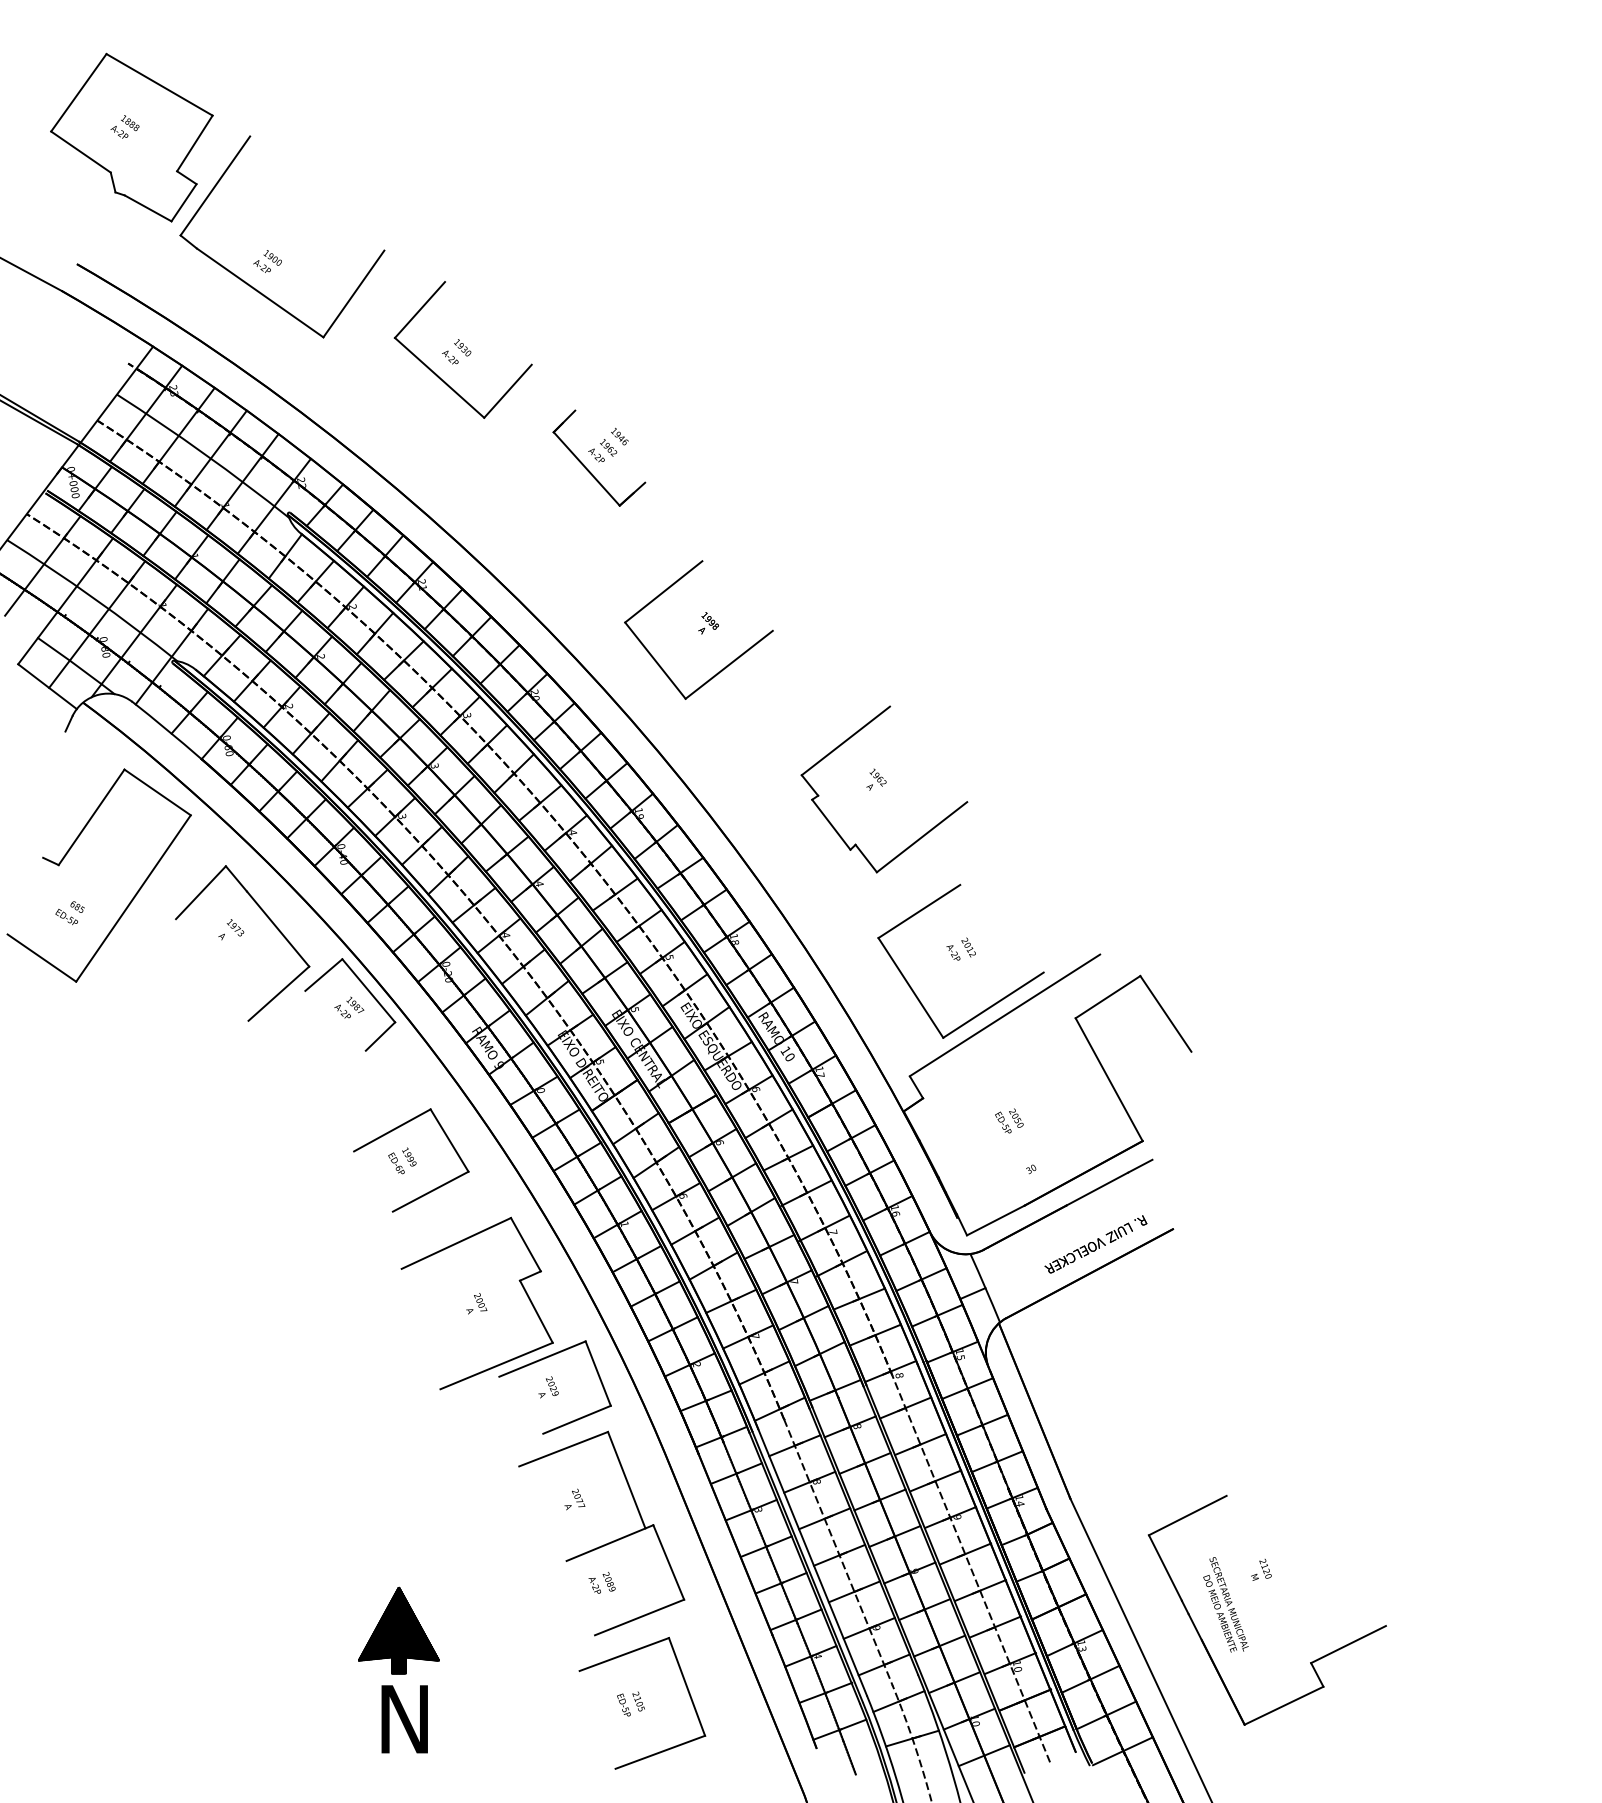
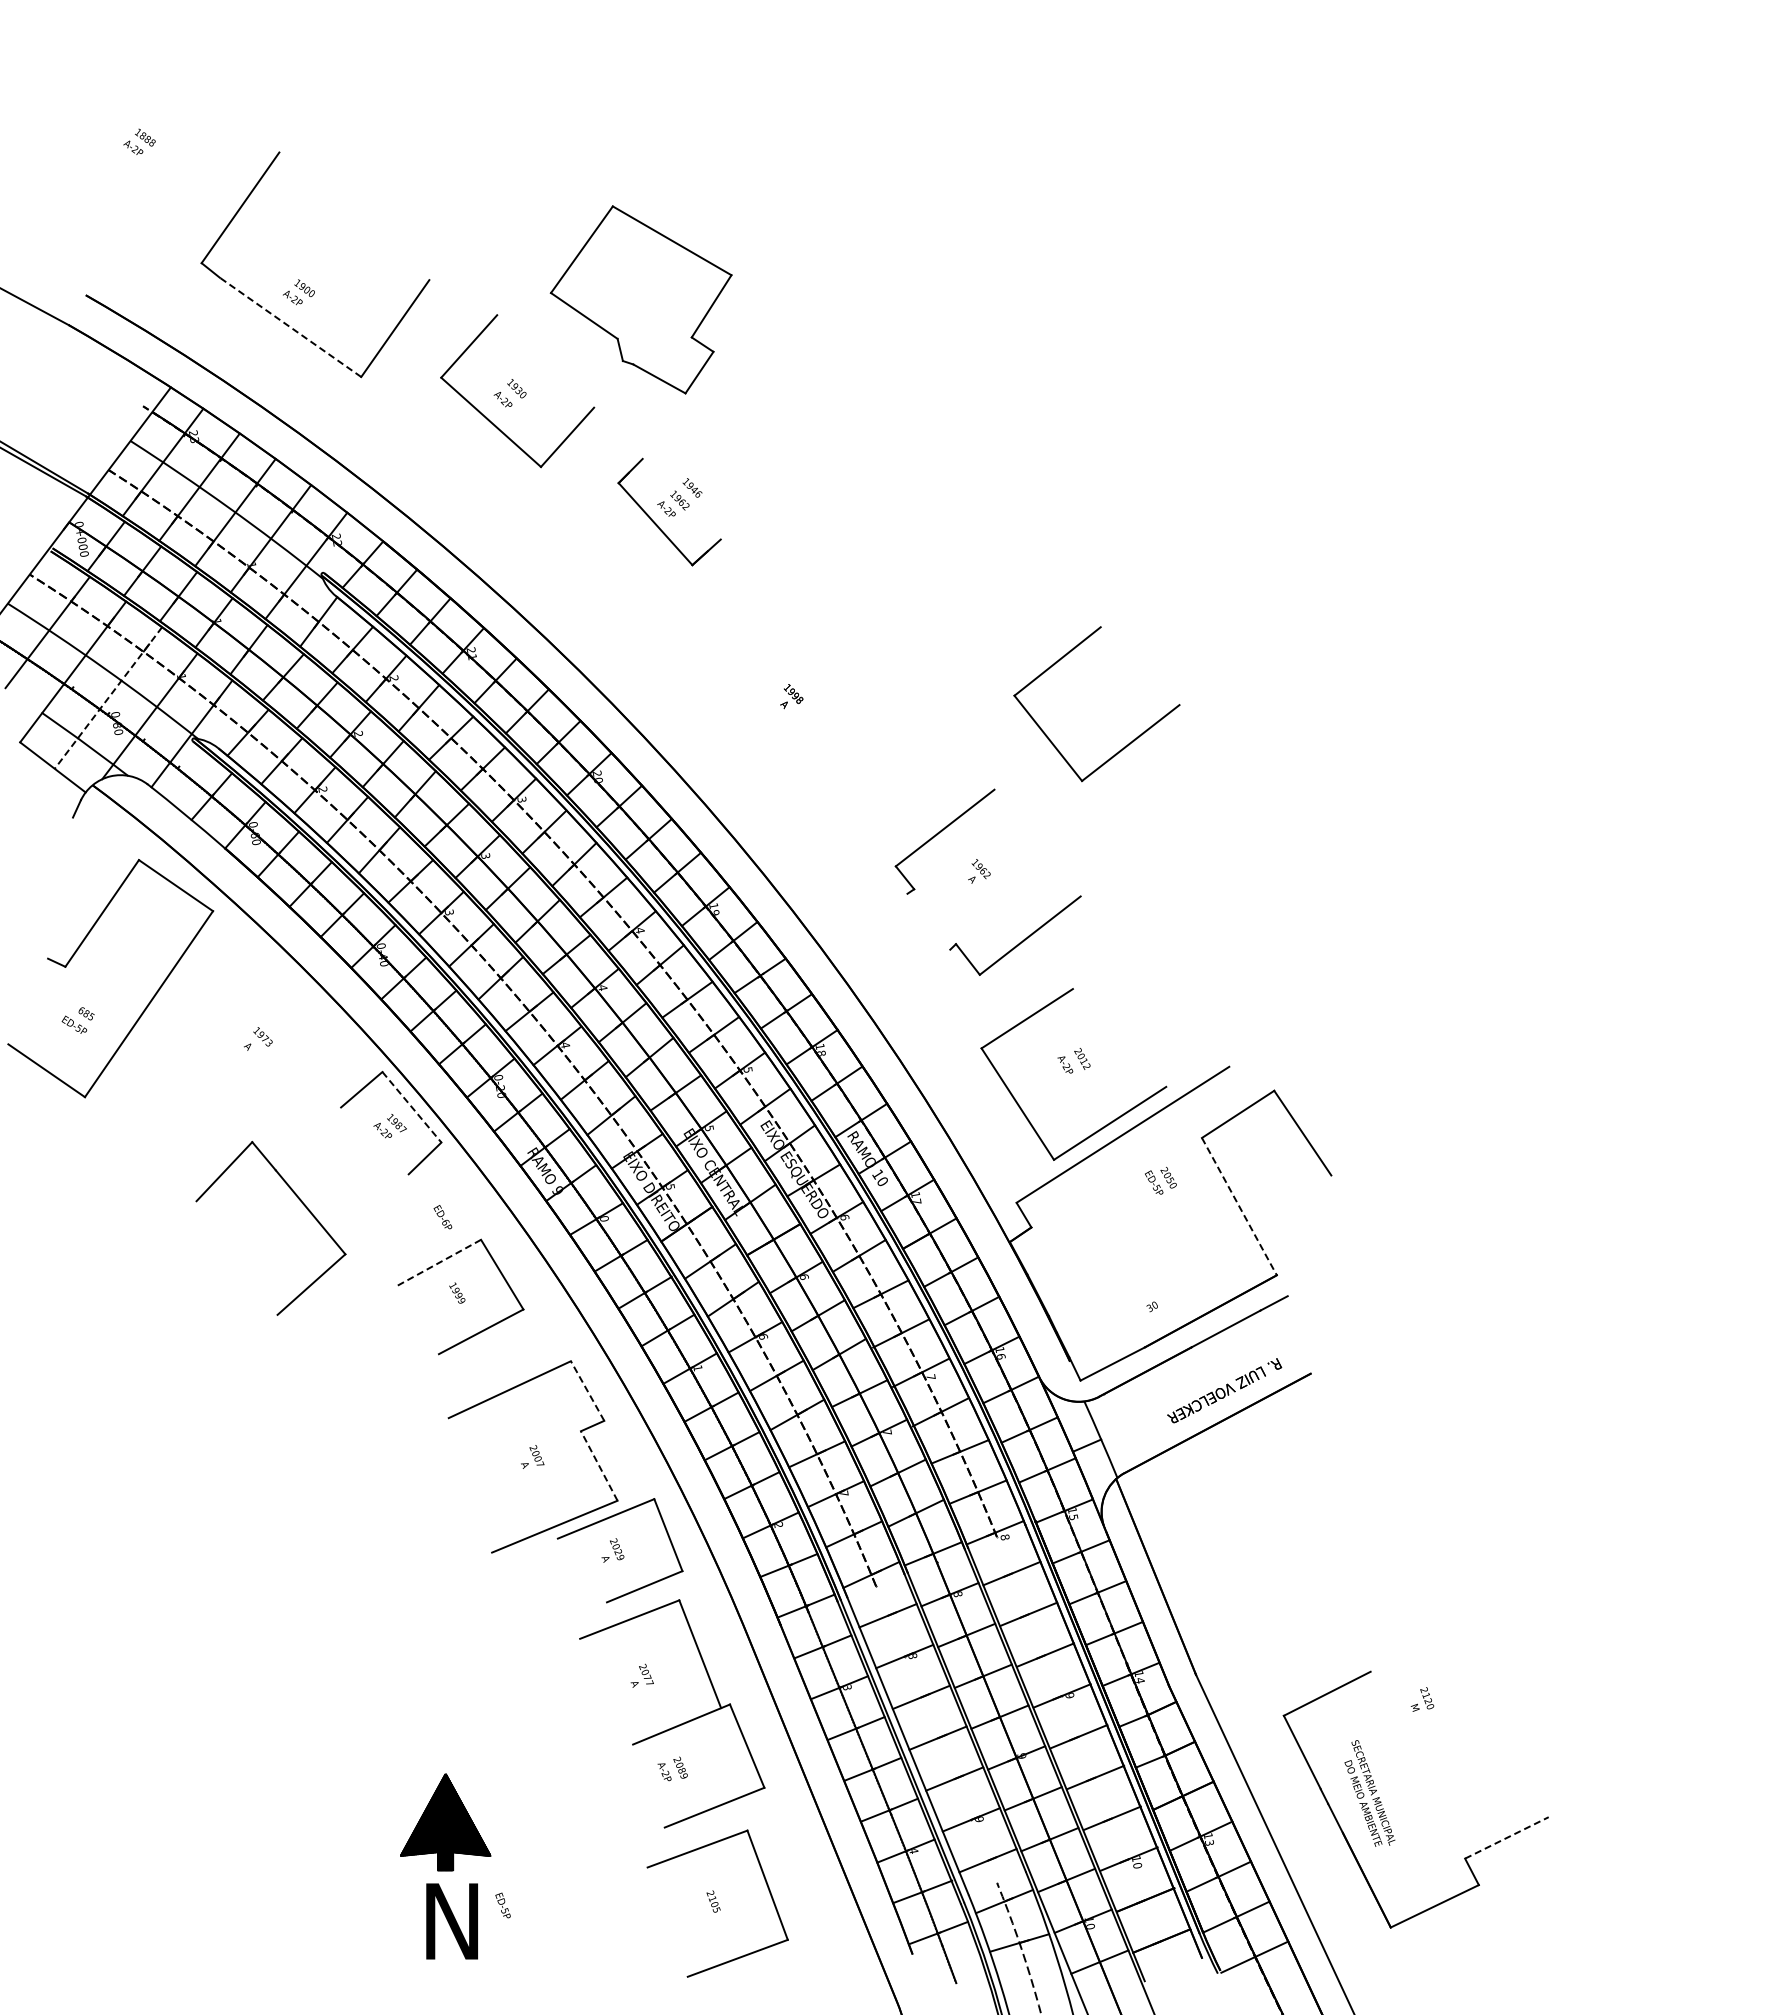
part: (131, 137) -> (640, 299), moved
line: (260, 293) -> (290, 327), solid -> dashed
line: (97, 625) -> (108, 698), solid -> dashed
part: (724, 667) -> (1125, 745), moved
line: (830, 824) -> (928, 921), removed
part: (270, 922) -> (302, 1204), moved
line: (368, 990) -> (411, 1107), solid -> dashed
line: (1109, 1080) -> (1239, 1207), solid -> dashed
text: (1009, 1120) -> (1160, 1180), moved
line: (392, 1130) -> (438, 1263), solid -> dashed
text: (396, 1163) -> (442, 1217), moved
line: (525, 1244) -> (587, 1390), solid -> dashed
line: (536, 1311) -> (599, 1465), solid -> dashed
line: (838, 1552) -> (936, 1734), removed
line: (970, 1569) -> (1084, 1753), removed
text: (1261, 1569) -> (1422, 1699), moved
line: (1348, 1644) -> (1506, 1837), solid -> dashed
text: (623, 1705) -> (502, 1905), moved

